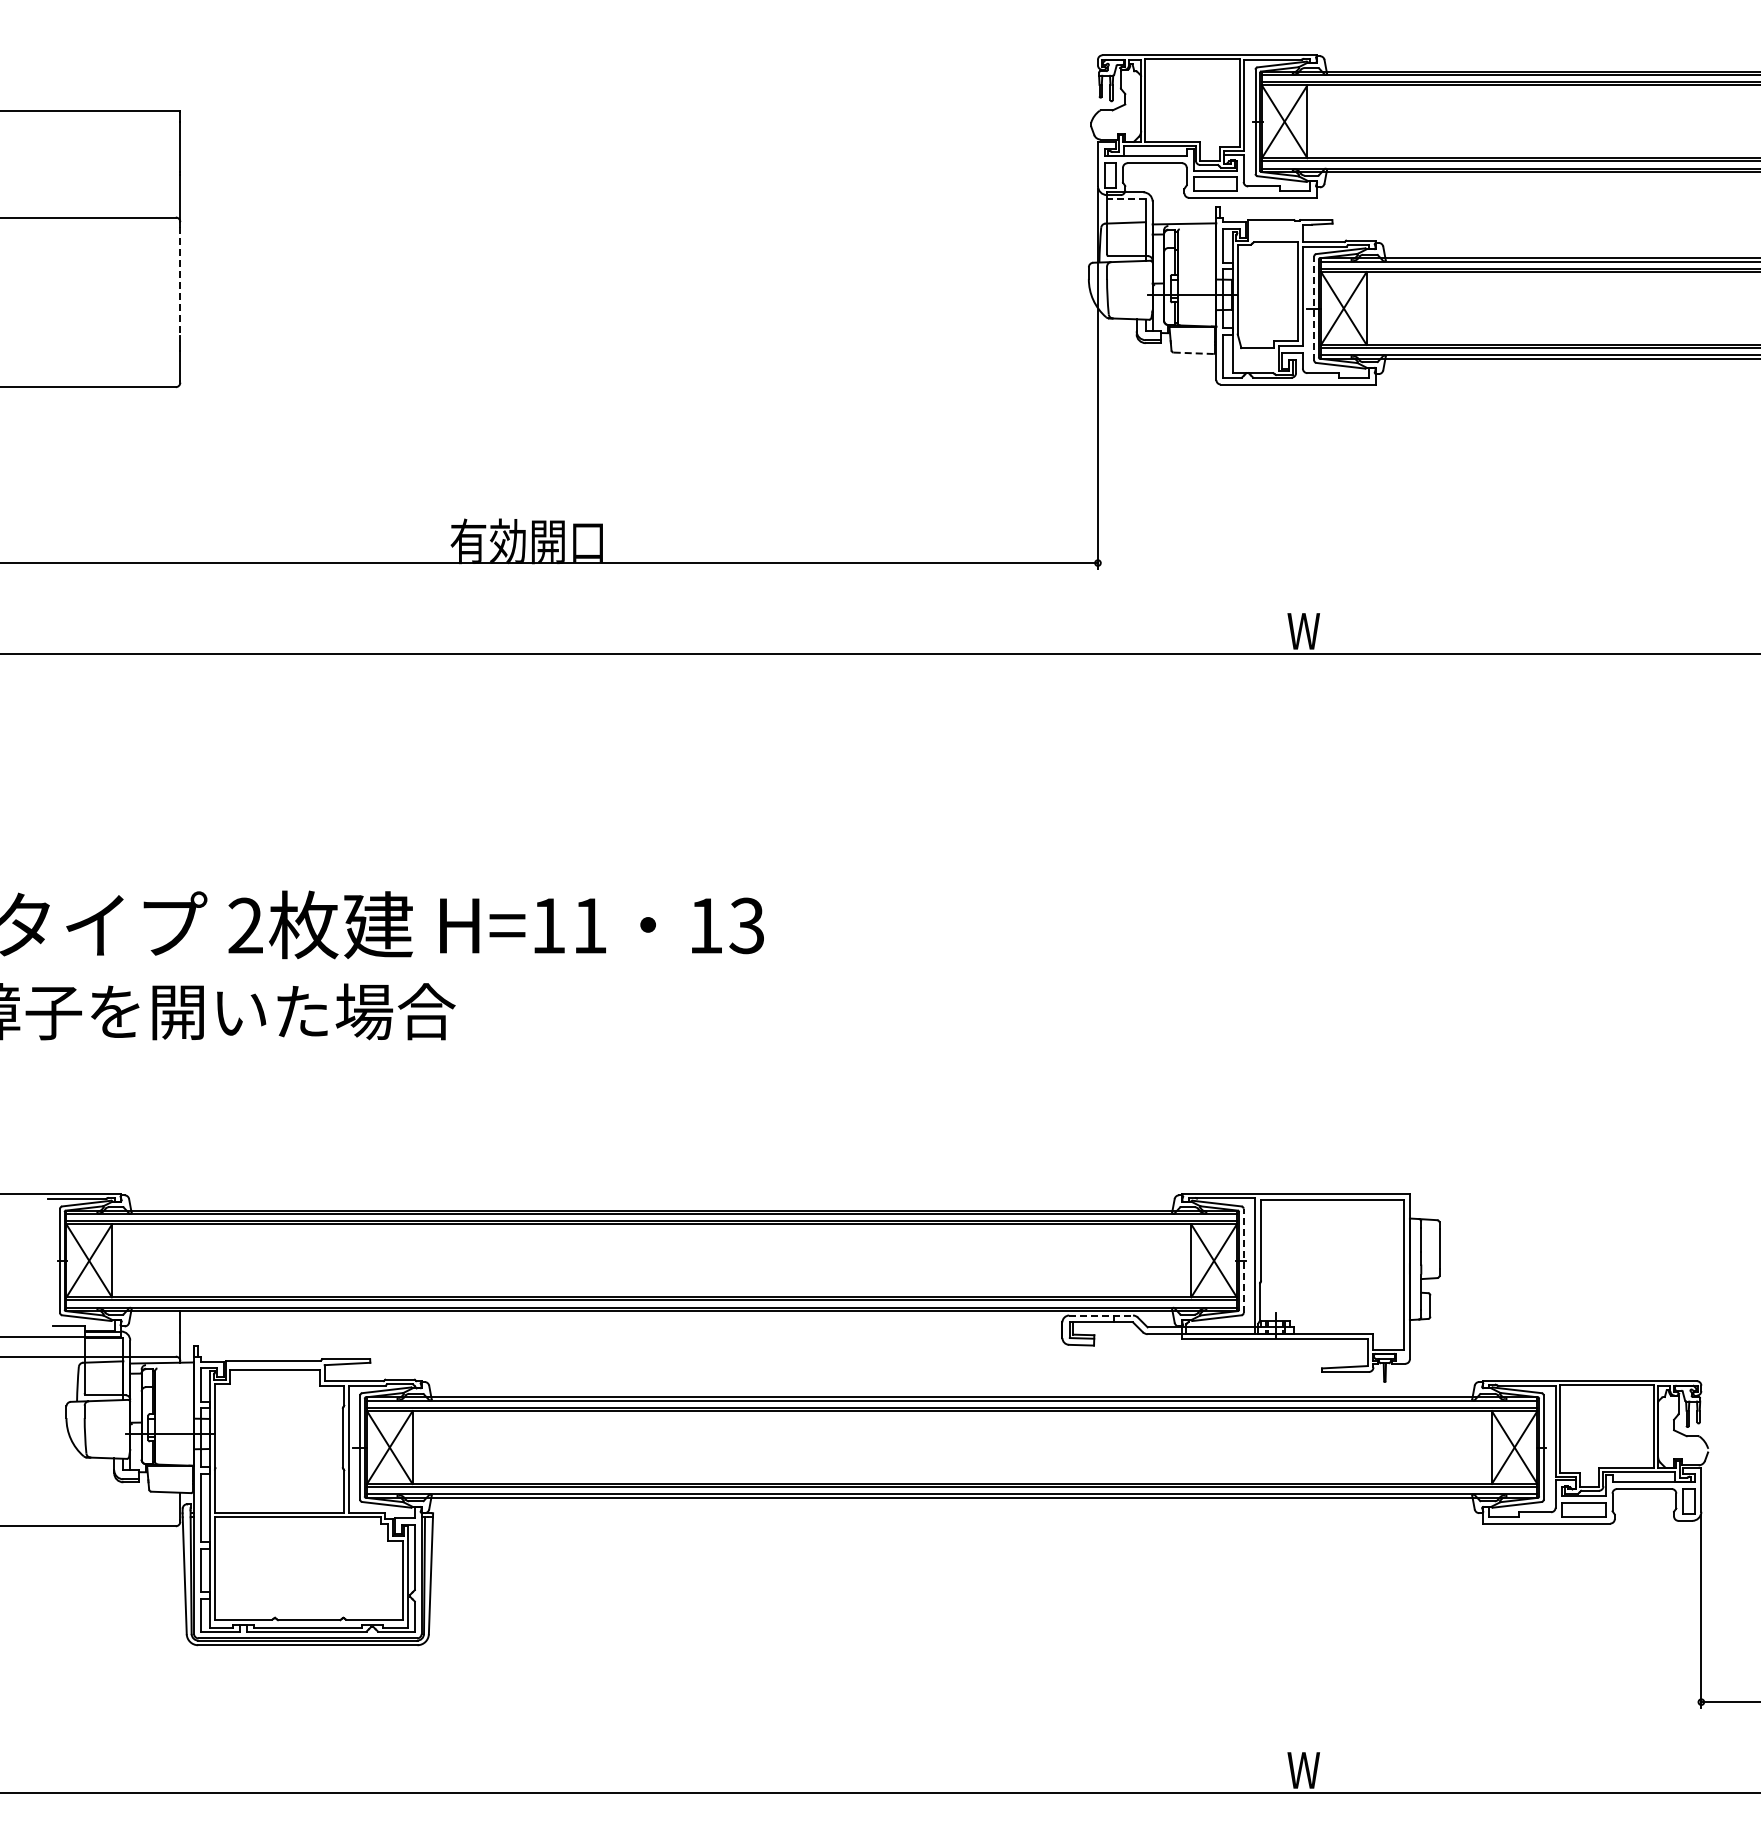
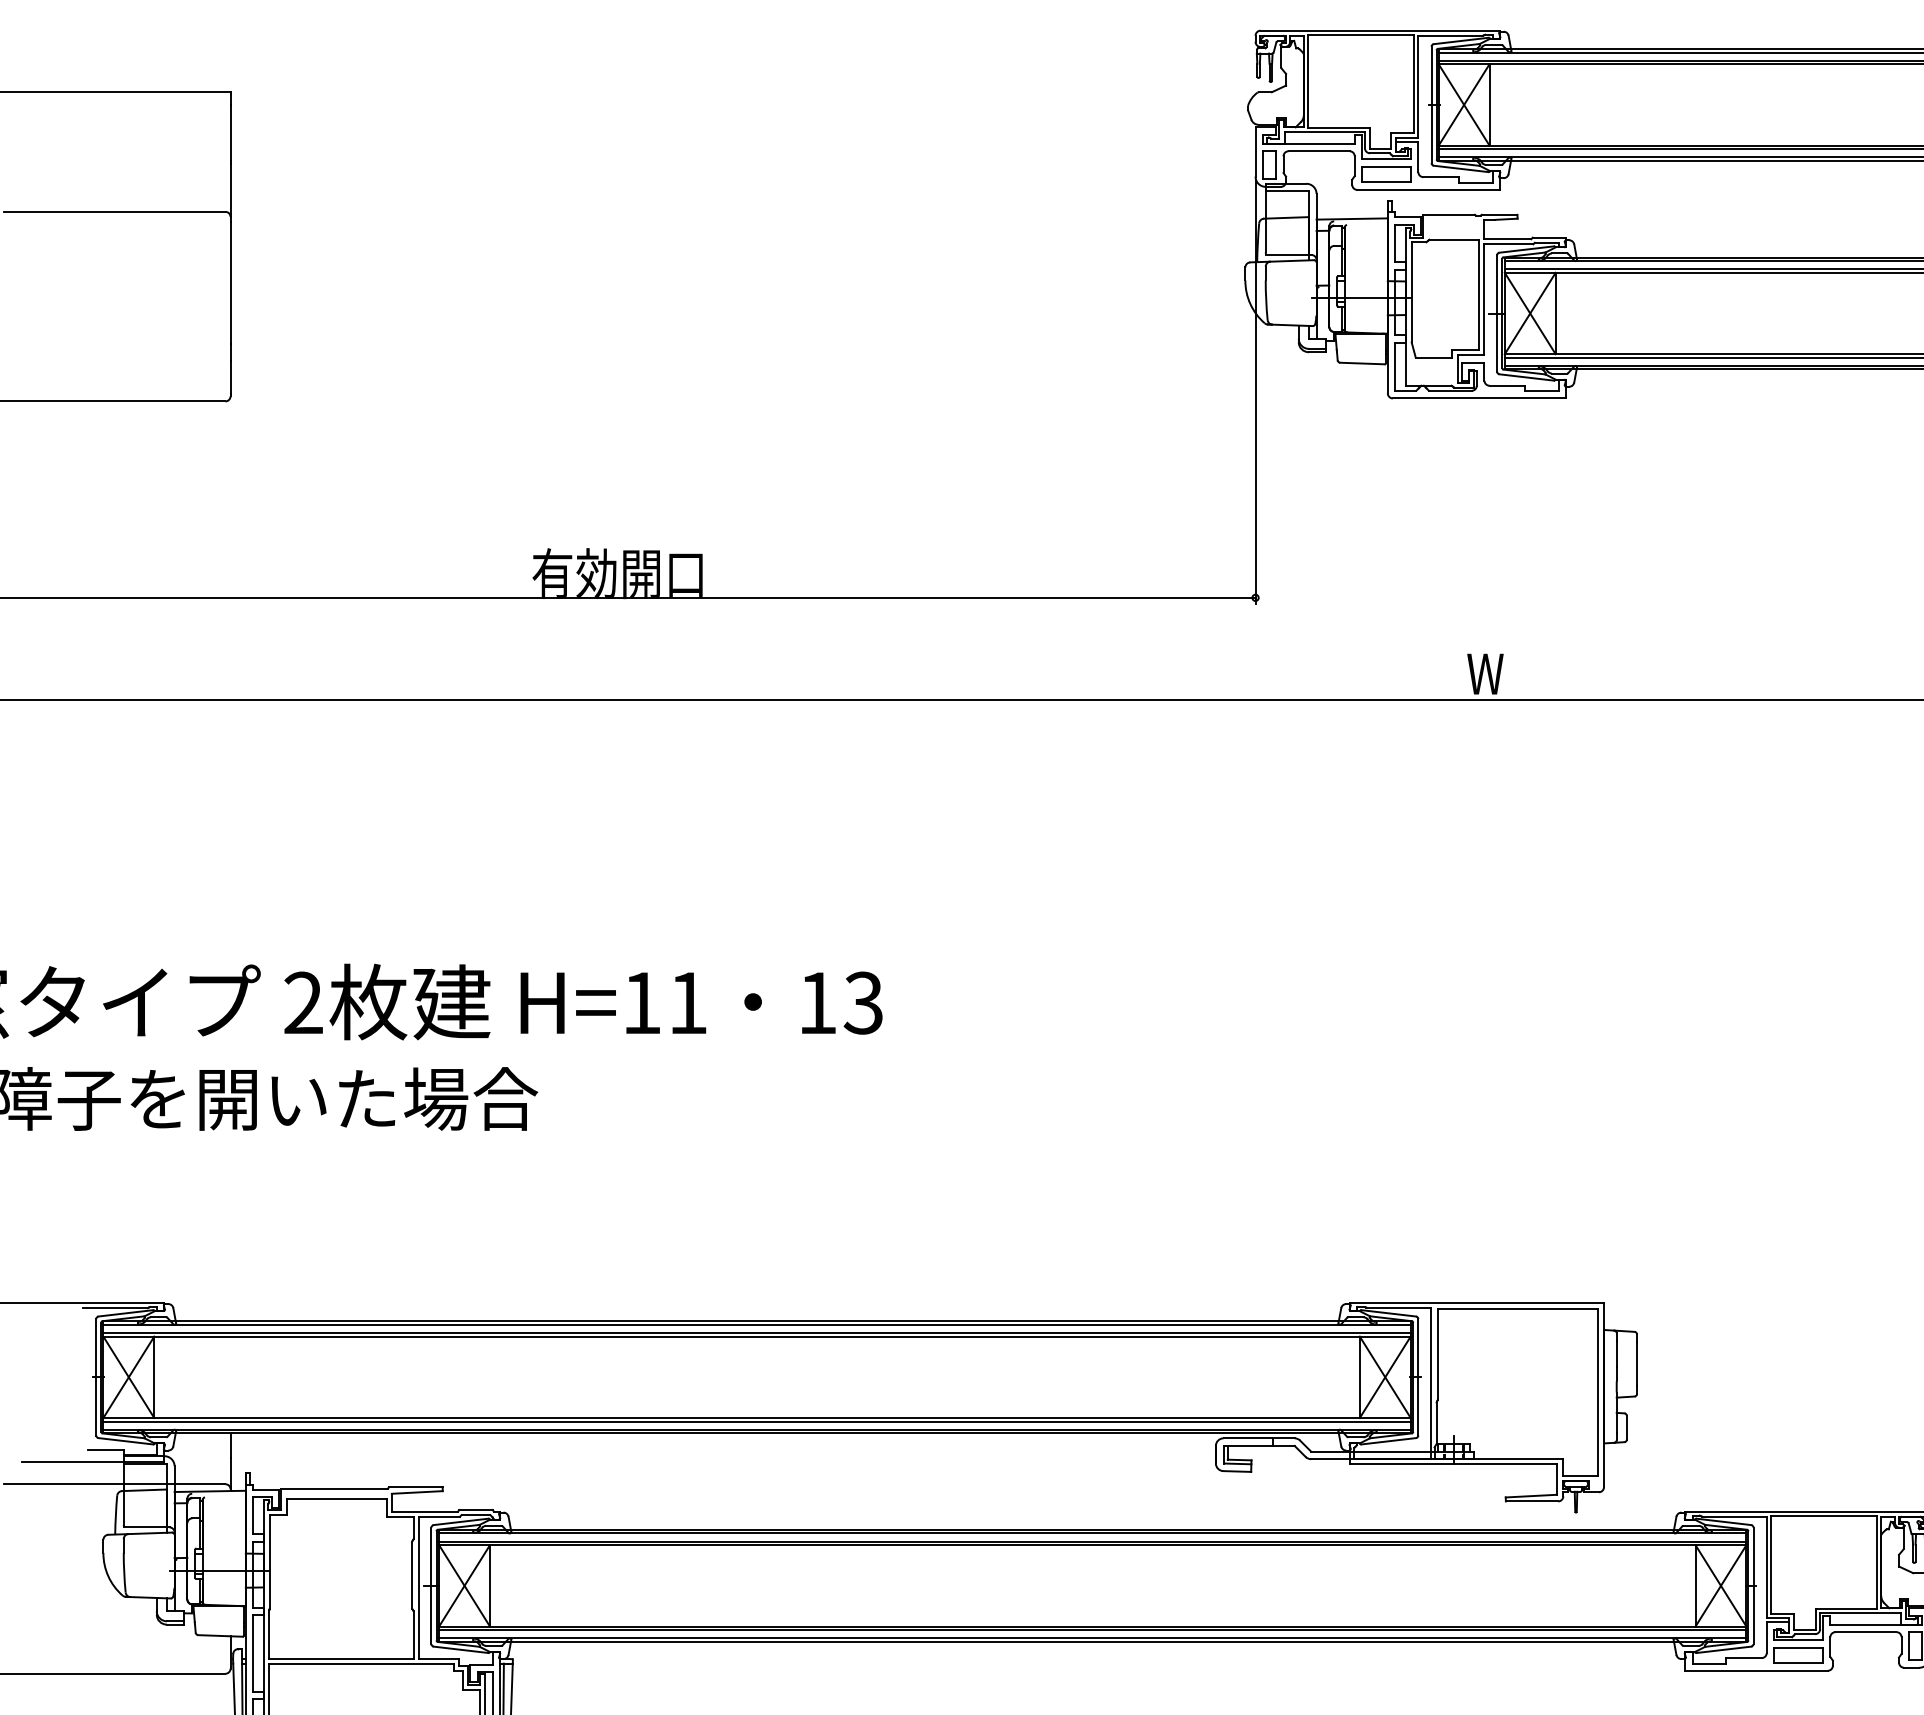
line: (1125, 199) -> (1286, 191), dashed -> solid
line: (180, 281) -> (230, 283), dashed -> solid
line: (1314, 307) -> (1497, 312), dashed -> solid
line: (1193, 353) -> (1362, 363), dashed -> solid
line: (1243, 1260) -> (1418, 1376), dashed -> solid
line: (1101, 1315) -> (1259, 1438), dashed -> solid

